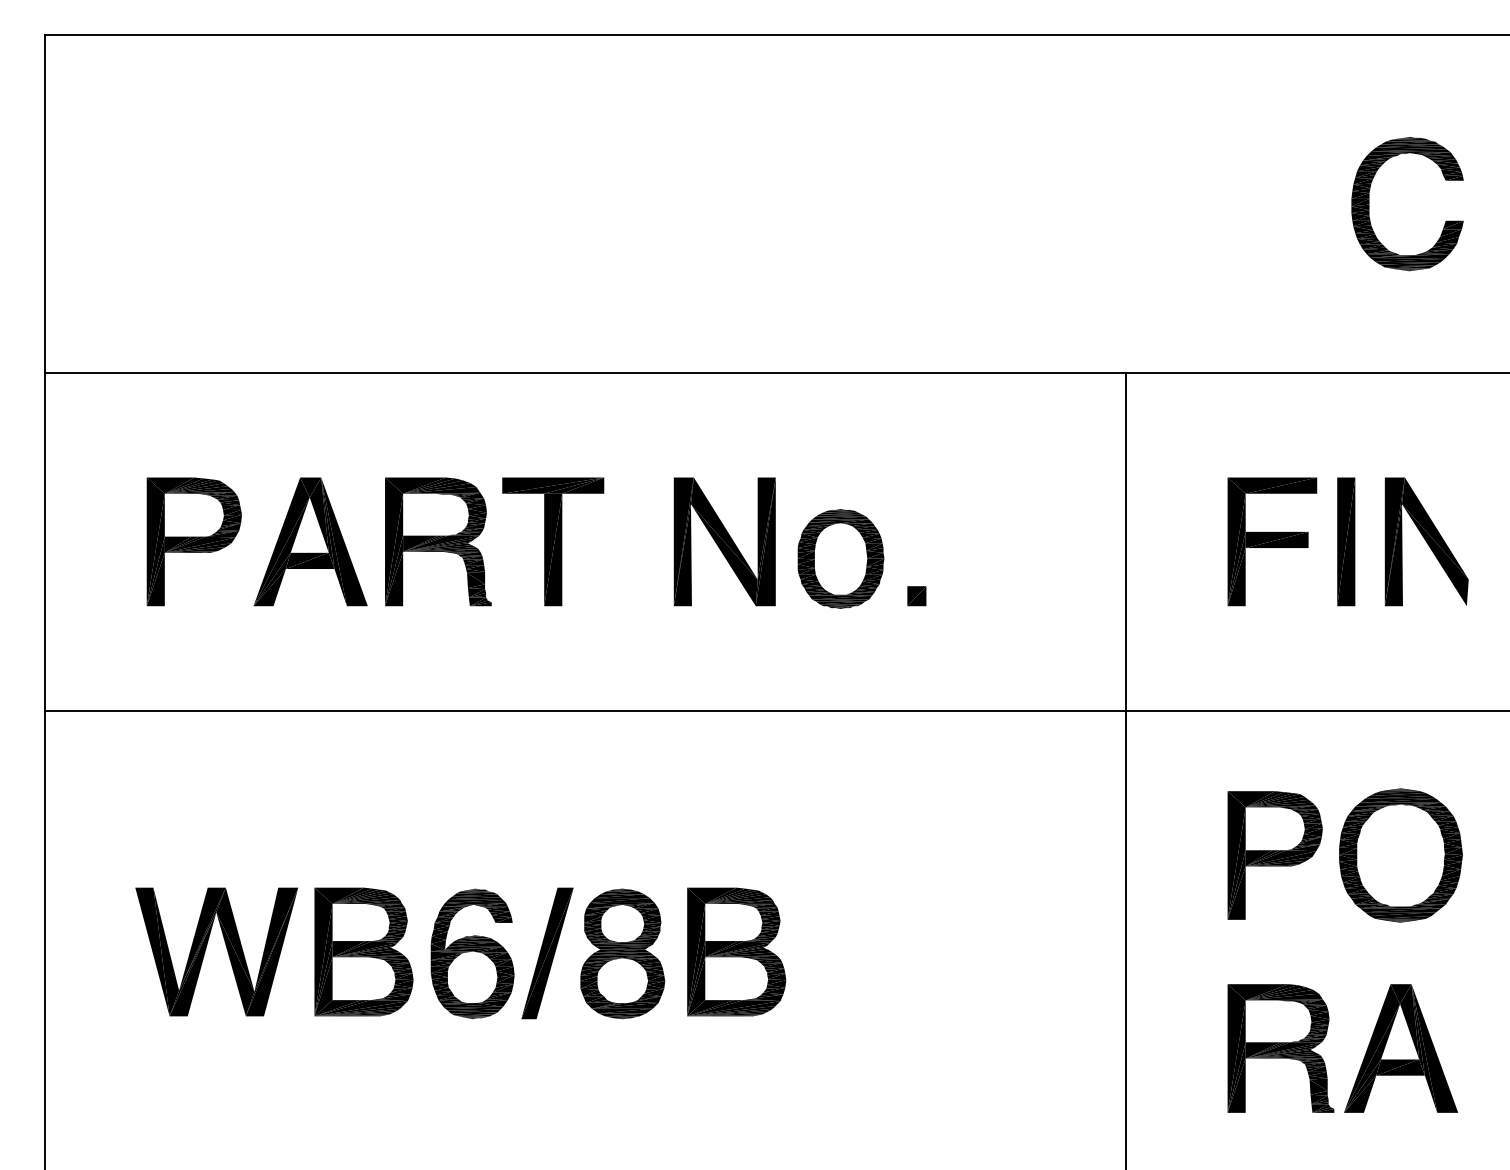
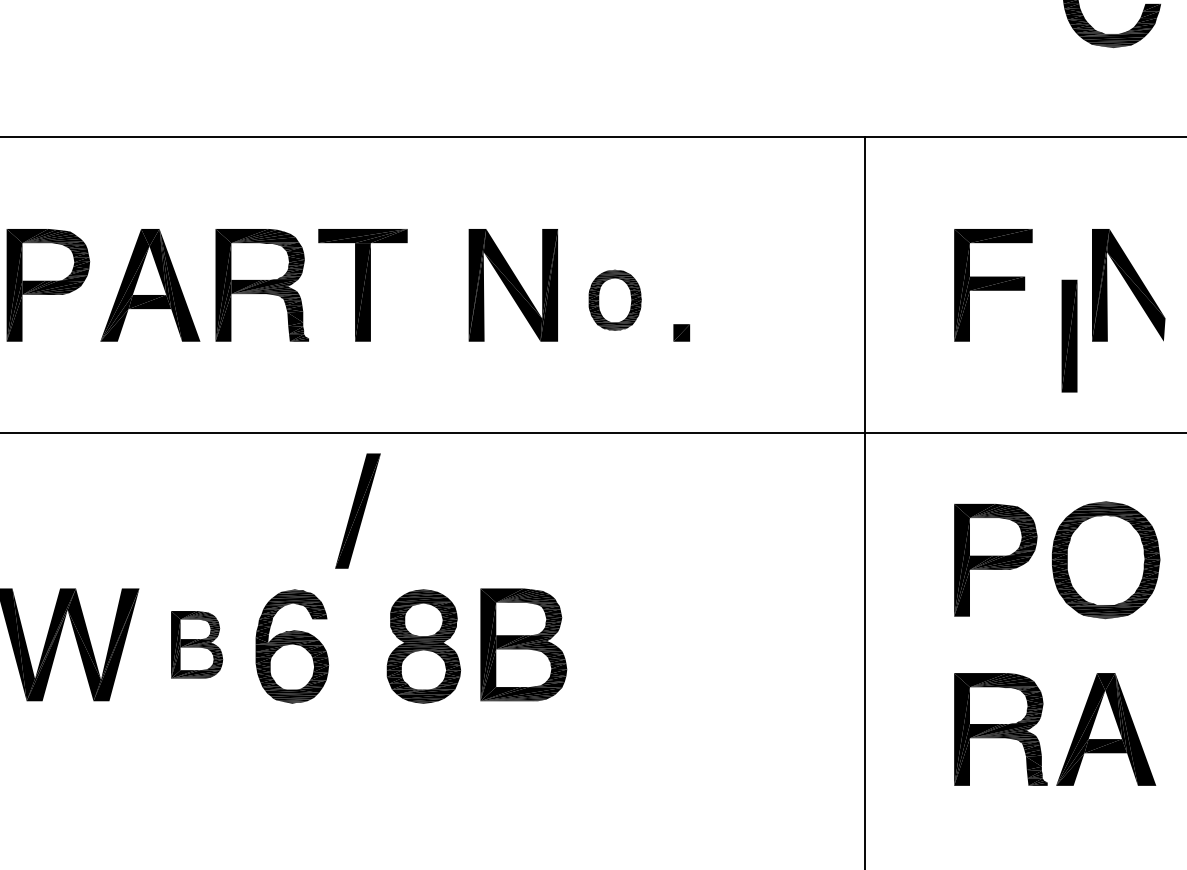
part: (1346, 541) -> (1069, 335), moved
part: (840, 558) -> (614, 299), size x0.7
part: (363, 951) -> (196, 644), size x0.6
part: (547, 953) -> (357, 511), moved

